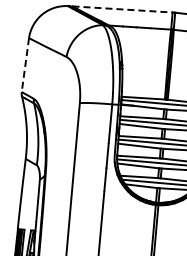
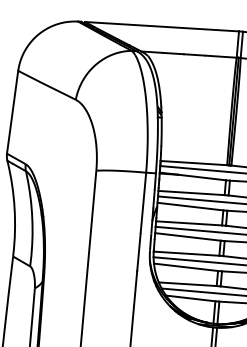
line: (123, 9) -> (163, 26), dashed -> solid
line: (25, 65) -> (12, 112), dashed -> solid

